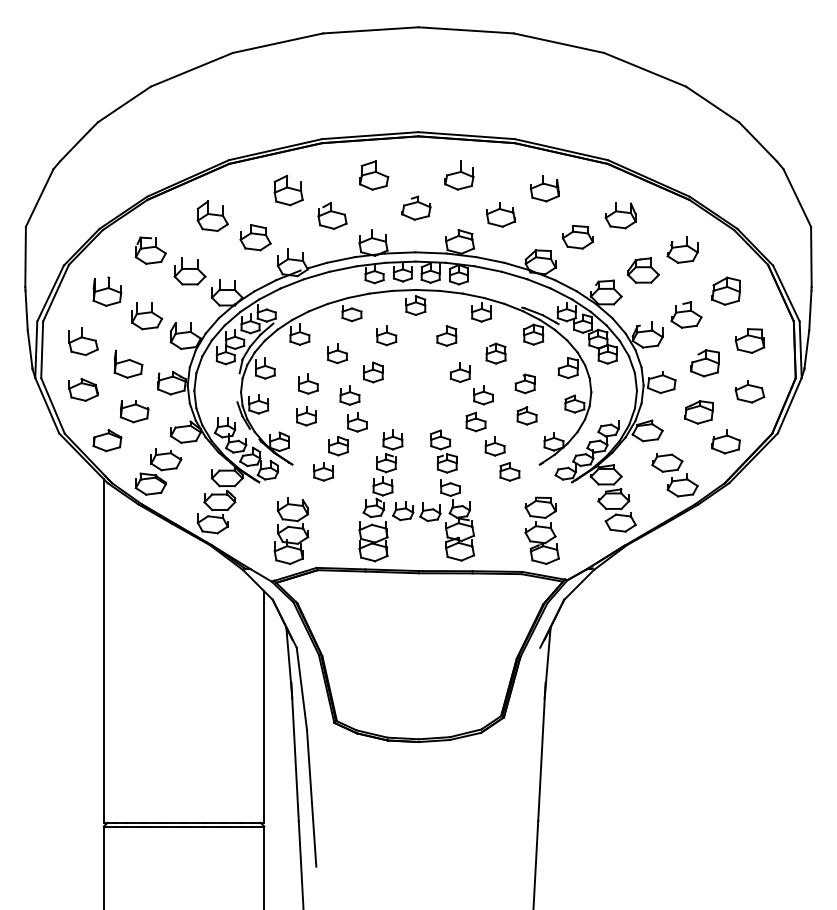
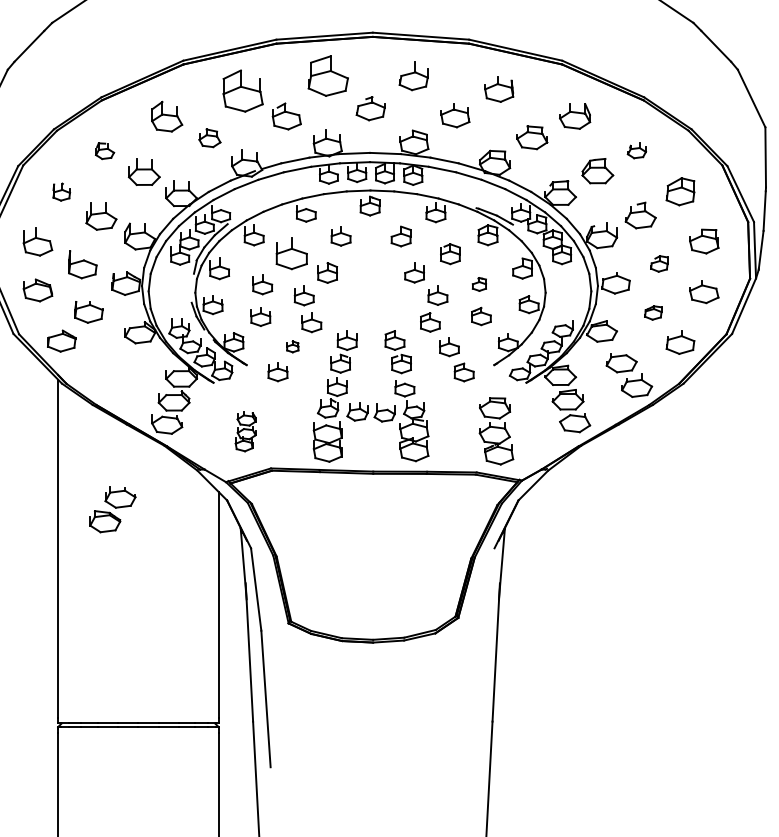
part: (374, 175) -> (328, 76), size x1.4
part: (288, 190) -> (242, 91), size x1.4
part: (255, 237) -> (209, 138), size x0.7
part: (682, 249) -> (636, 150), size x0.6
part: (150, 250) -> (104, 151), size x0.6
part: (107, 291) -> (61, 192), size x0.6
part: (337, 353) -> (291, 254), size x1.6
part: (704, 363) -> (658, 264), size x0.6
part: (524, 383) -> (478, 284), size x0.7
part: (698, 412) -> (652, 313), size x0.6
part: (338, 446) -> (292, 347), size x0.6
part: (158, 471) -> (112, 509), moved
part: (291, 530) -> (245, 431), size x0.6

